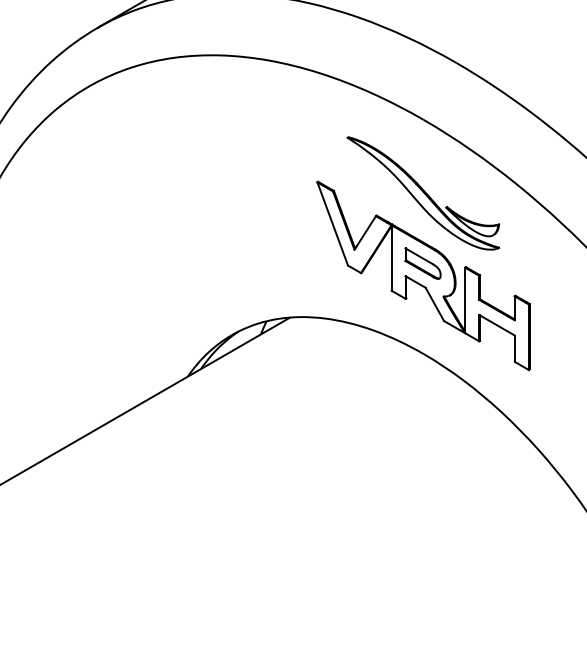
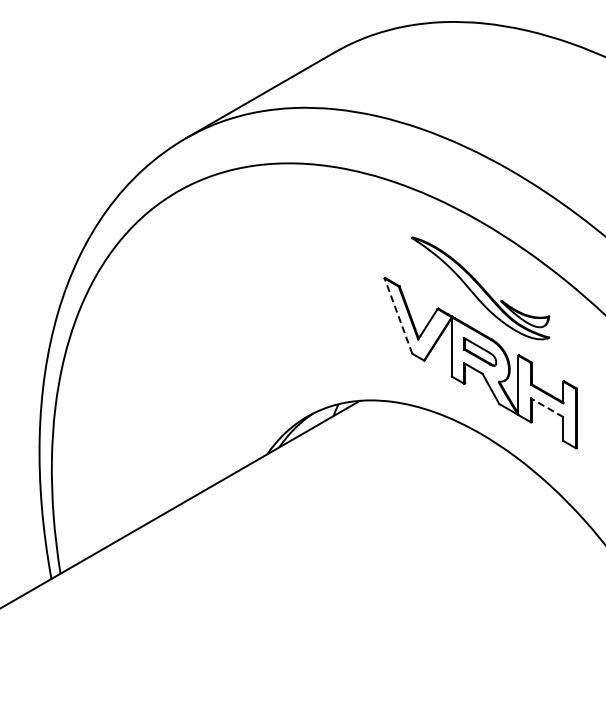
line: (332, 223) -> (398, 315), solid -> dashed
line: (496, 324) -> (546, 407), solid -> dashed

